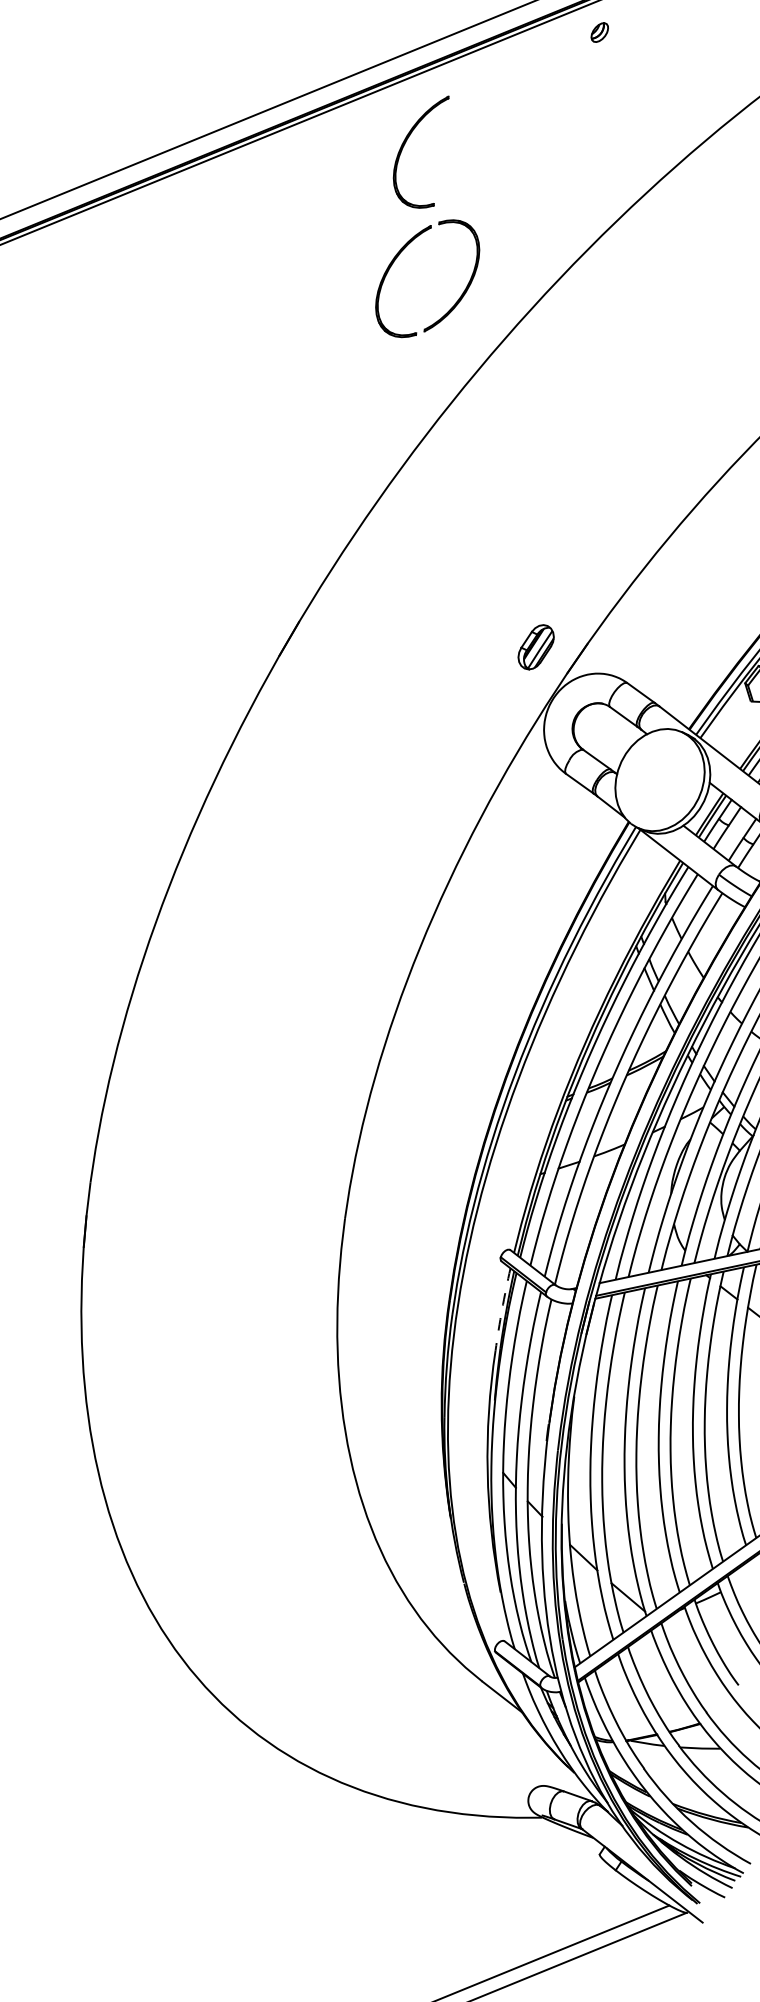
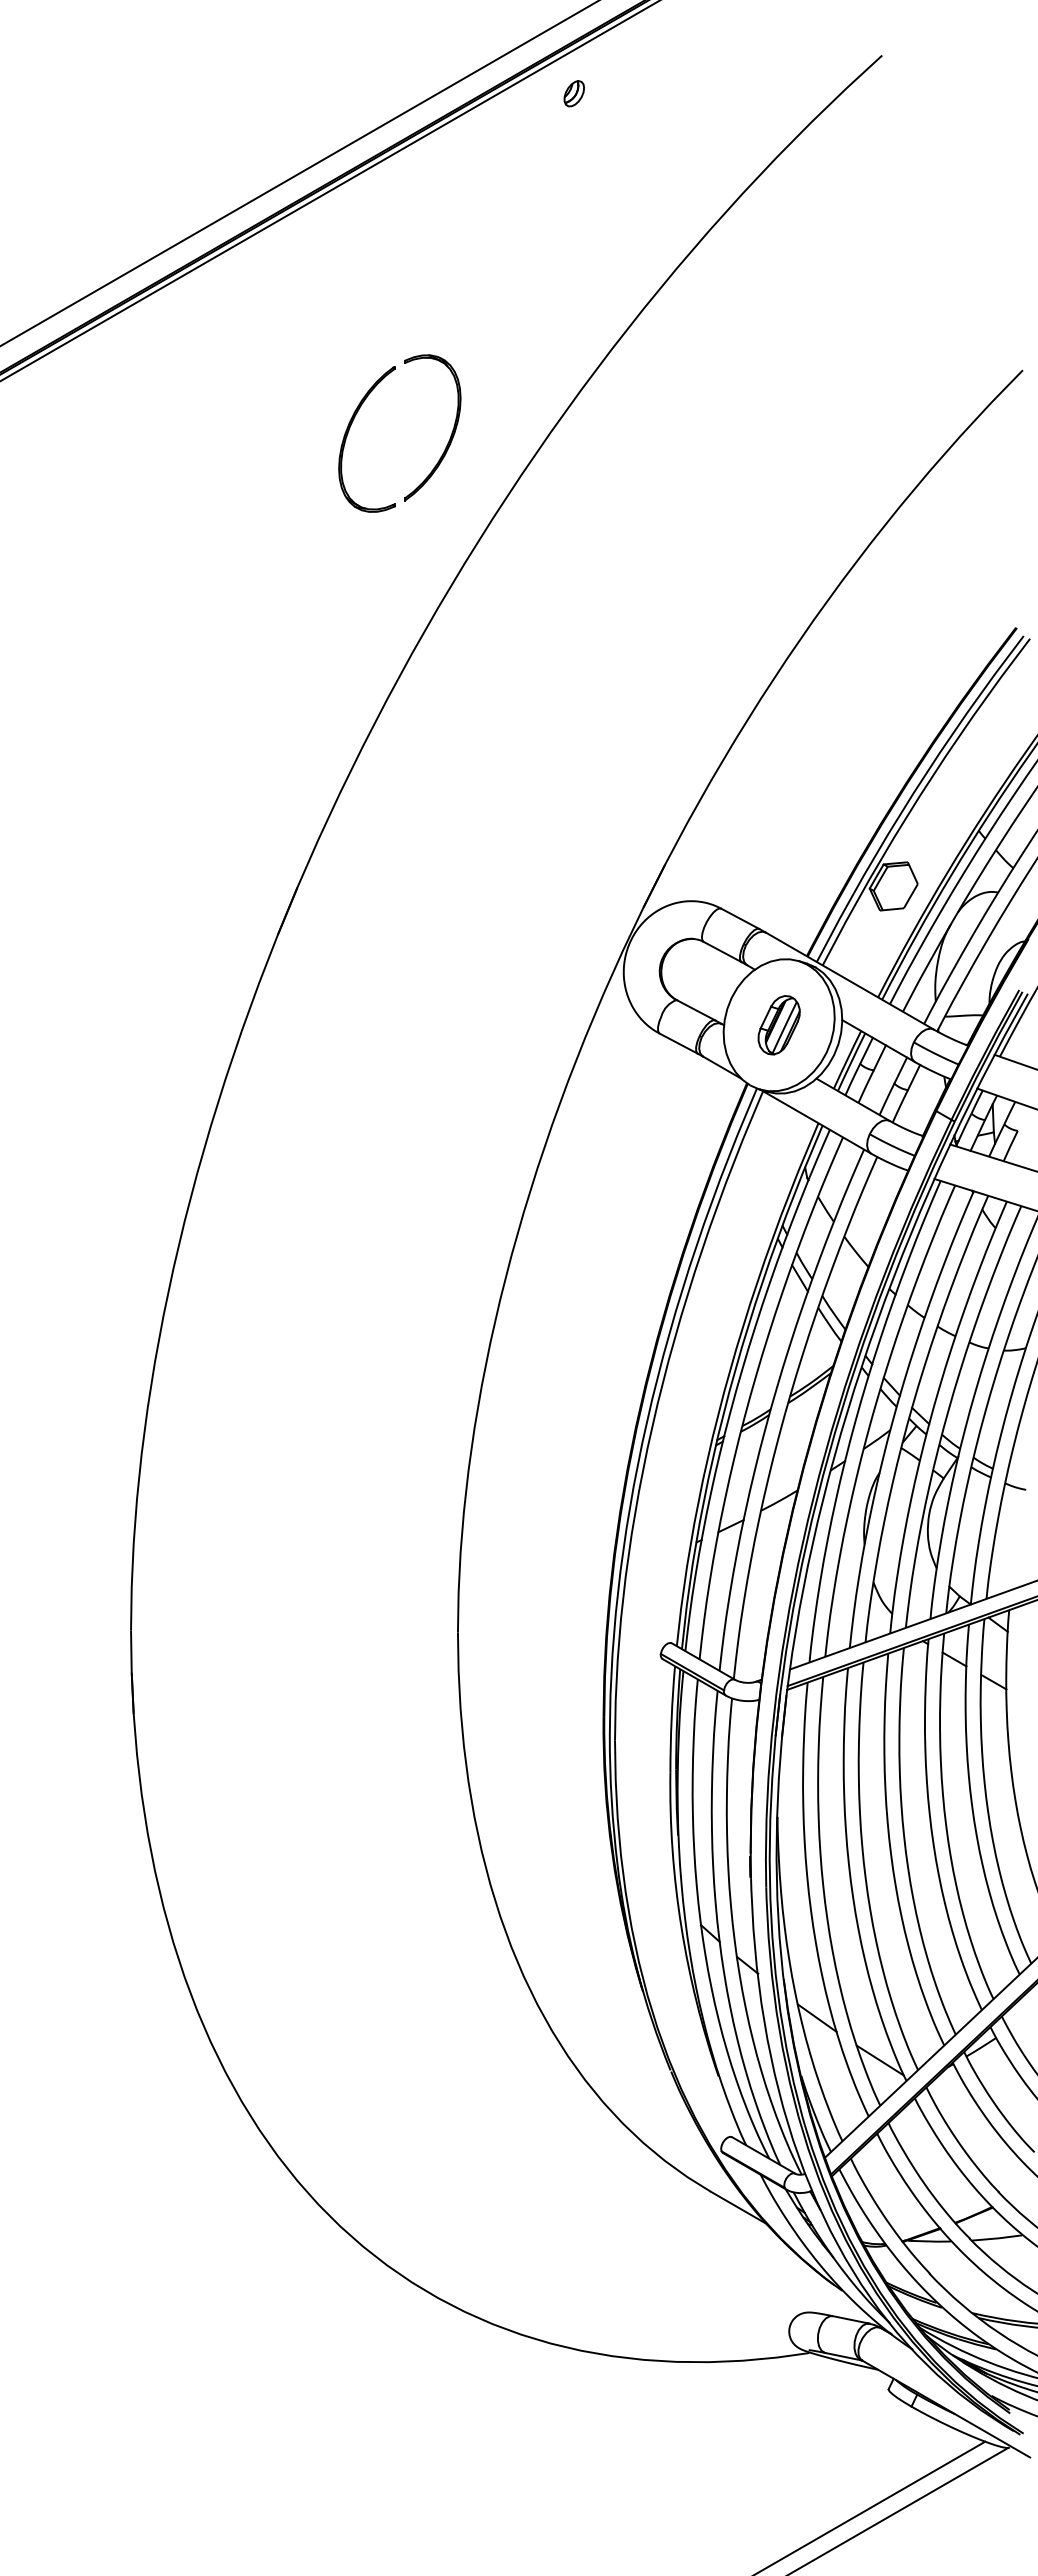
part: (406, 142) -> (349, 265), removed
part: (535, 647) -> (778, 1025), moved
arc: (502, 1309) -> (671, 1719), dashed -> solid

